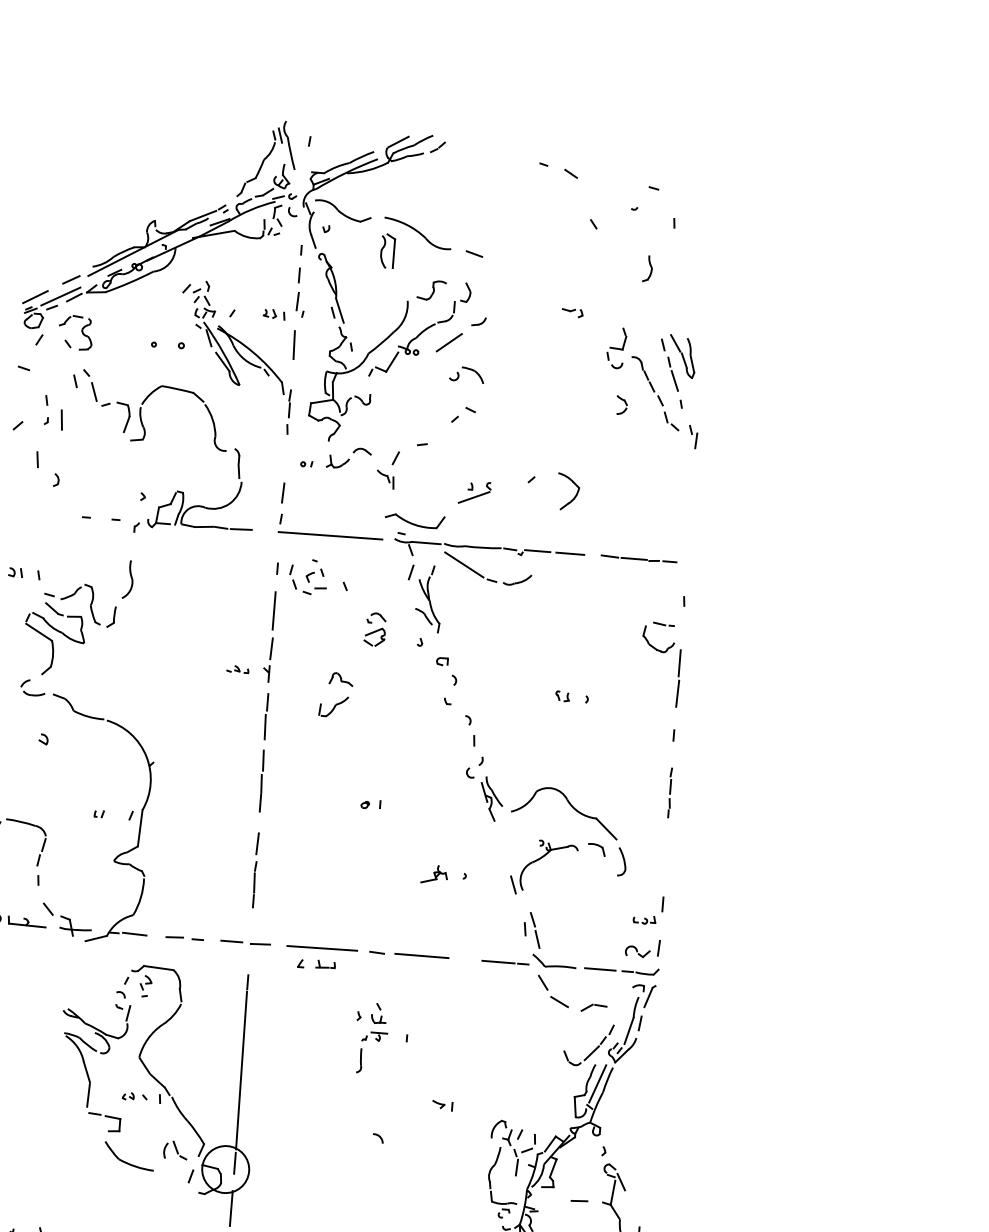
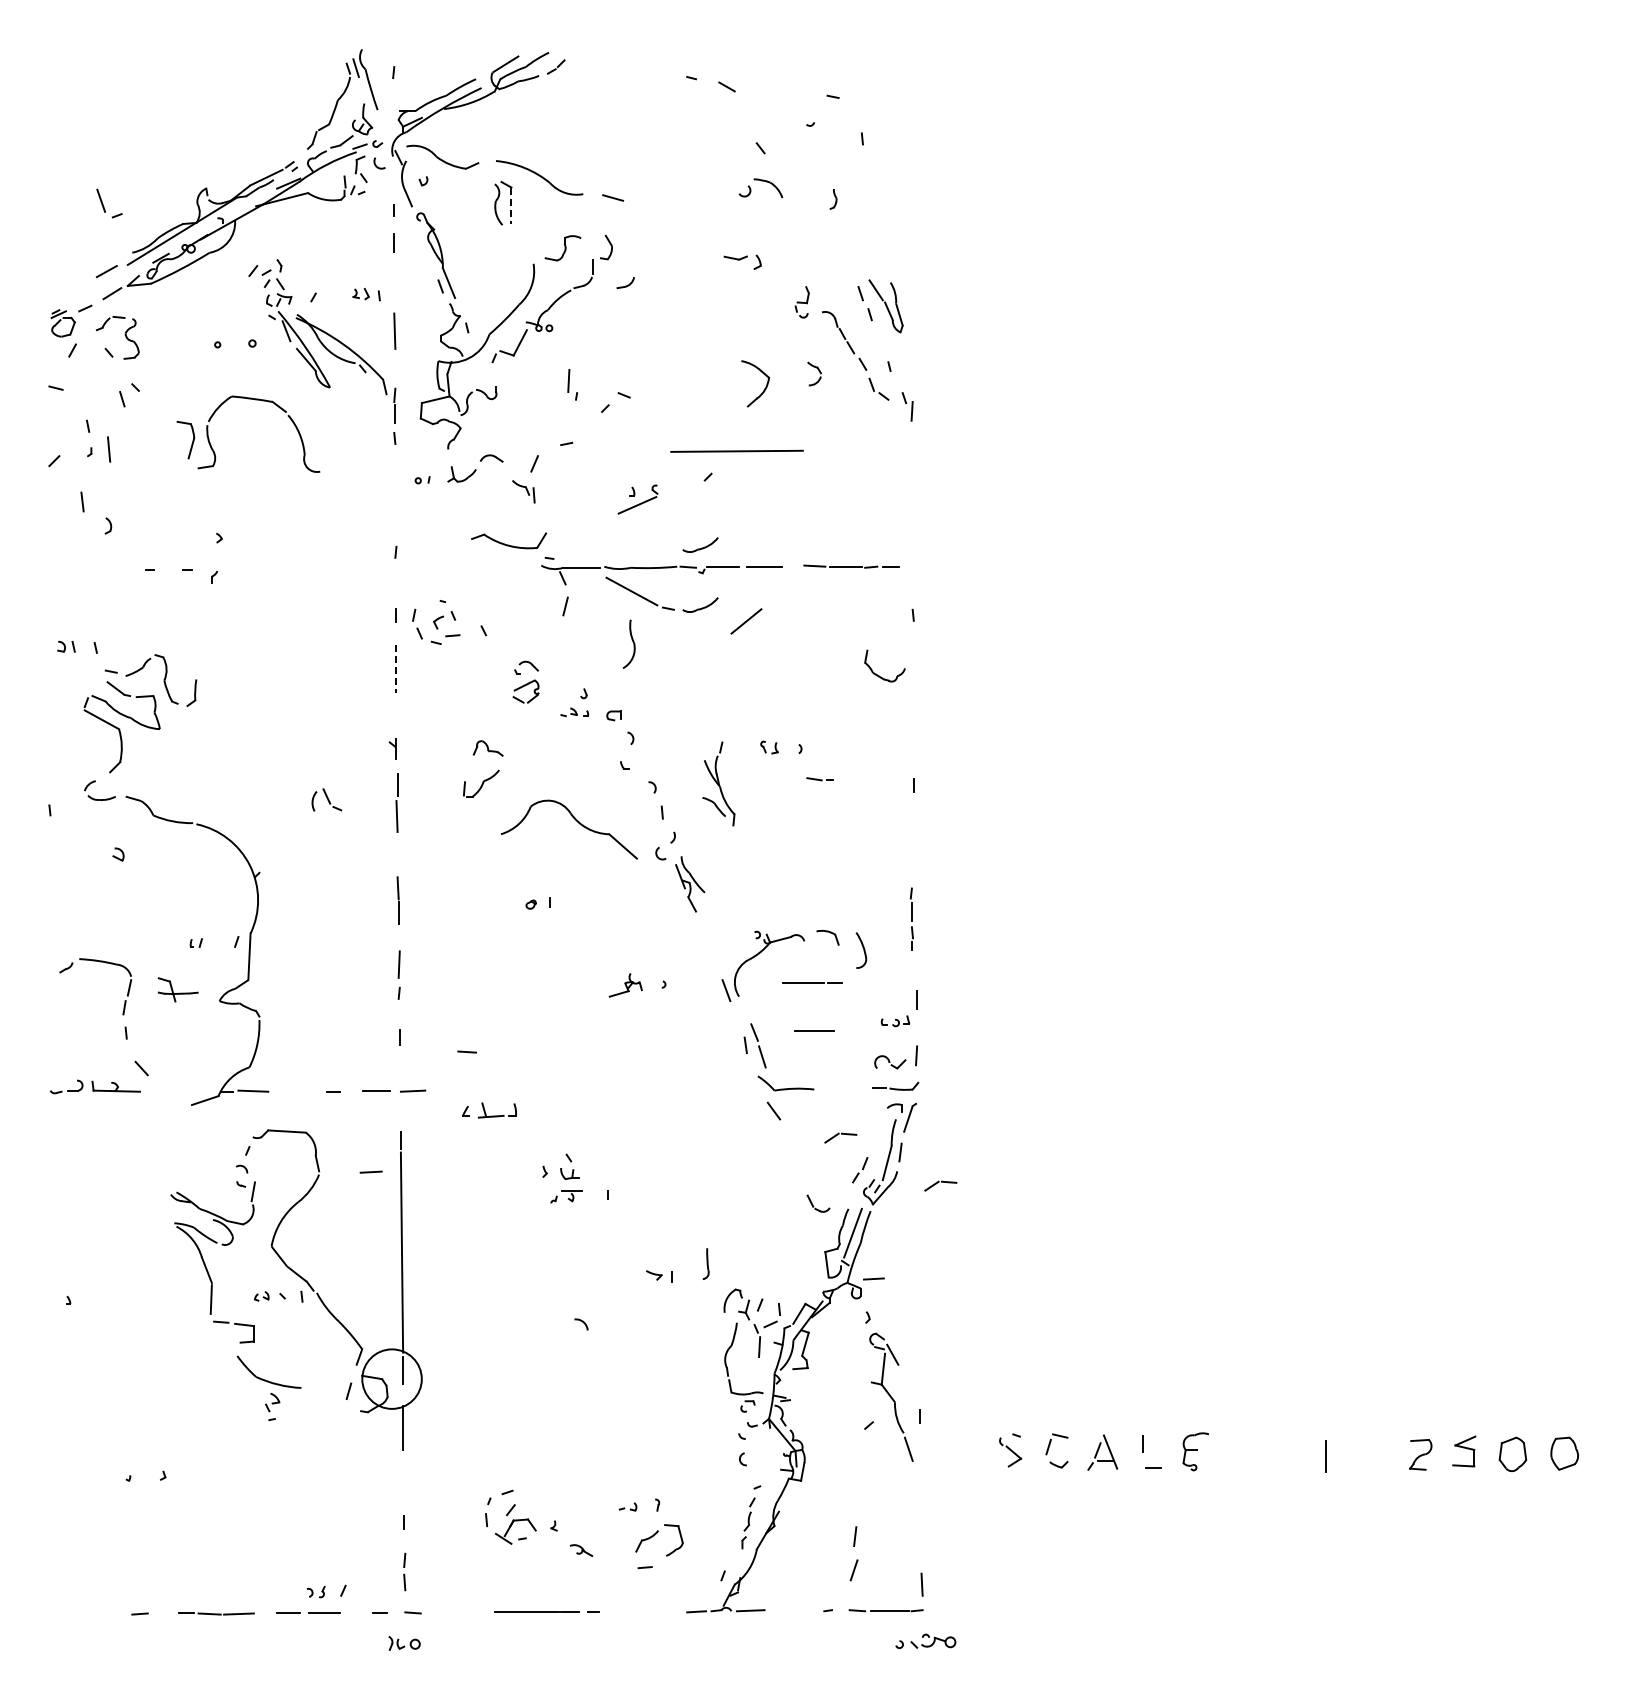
line: (393, 254) -> (511, 206), solid -> dashed
part: (647, 269) -> (833, 199), size x0.6
line: (35, 296) -> (63, 296), removed
line: (61, 296) -> (95, 293), removed
part: (300, 304) -> (572, 384), moved
part: (572, 313) -> (742, 262), size x1.4
line: (449, 342) -> (746, 621), moved
part: (616, 348) -> (802, 302), size x0.6
part: (467, 369) -> (761, 181), moved
line: (674, 380) -> (878, 337), removed
part: (100, 394) -> (109, 203), moved
line: (282, 493) -> (395, 519), removed
part: (574, 496) -> (764, 388), moved
part: (201, 505) -> (293, 543), removed
part: (415, 520) -> (509, 540), moved
part: (521, 532) -> (700, 544), added
line: (330, 535) -> (736, 450), moved
part: (127, 579) -> (628, 643), moved
part: (428, 598) -> (718, 783), moved
line: (274, 610) -> (396, 668), solid -> dashed
part: (663, 624) -> (819, 779), moved
line: (271, 648) -> (396, 716), removed
line: (679, 663) -> (913, 693), removed
part: (237, 669) -> (574, 712), moved
line: (677, 693) -> (913, 732), removed
line: (262, 760) -> (397, 858), removed
part: (669, 792) -> (911, 918), moved
part: (571, 806) -> (576, 821), moved
line: (253, 883) -> (398, 1014), removed
part: (75, 926) -> (177, 989), moved
line: (174, 936) -> (370, 1171), moved
line: (322, 947) -> (491, 1089), removed
line: (376, 952) -> (466, 1051), moved
line: (421, 955) -> (617, 1089), removed
line: (505, 962) -> (812, 982), moved
part: (325, 964) -> (497, 1110), size x1.6
line: (600, 968) -> (814, 1030), moved
part: (145, 985) -> (272, 1406), moved
line: (559, 1001) -> (796, 1133), removed
part: (669, 1051) -> (940, 1185), added
line: (591, 1052) -> (842, 1194), removed
part: (359, 1060) -> (705, 1263), moved
part: (175, 1149) -> (326, 799), moved
line: (579, 1200) -> (873, 1278), moved

